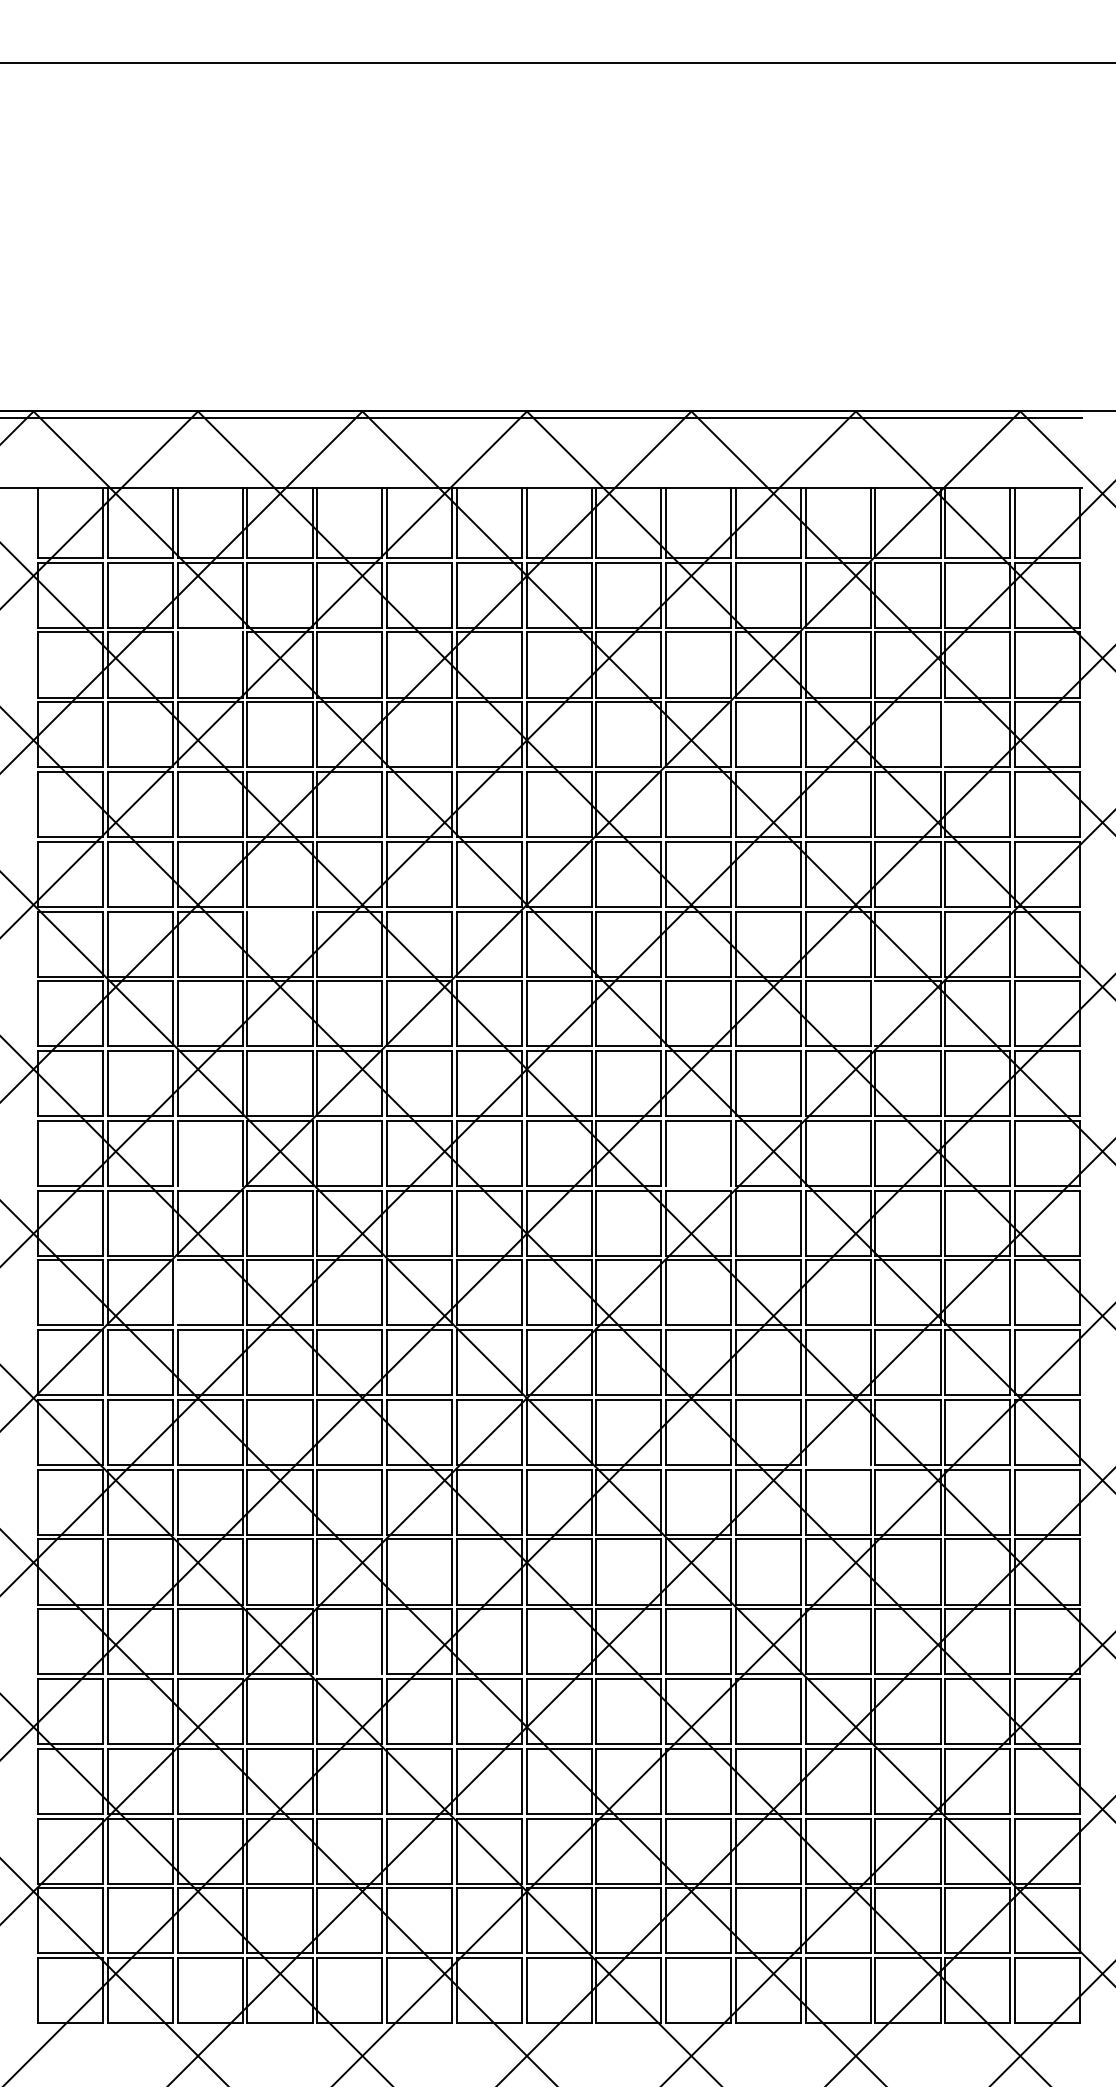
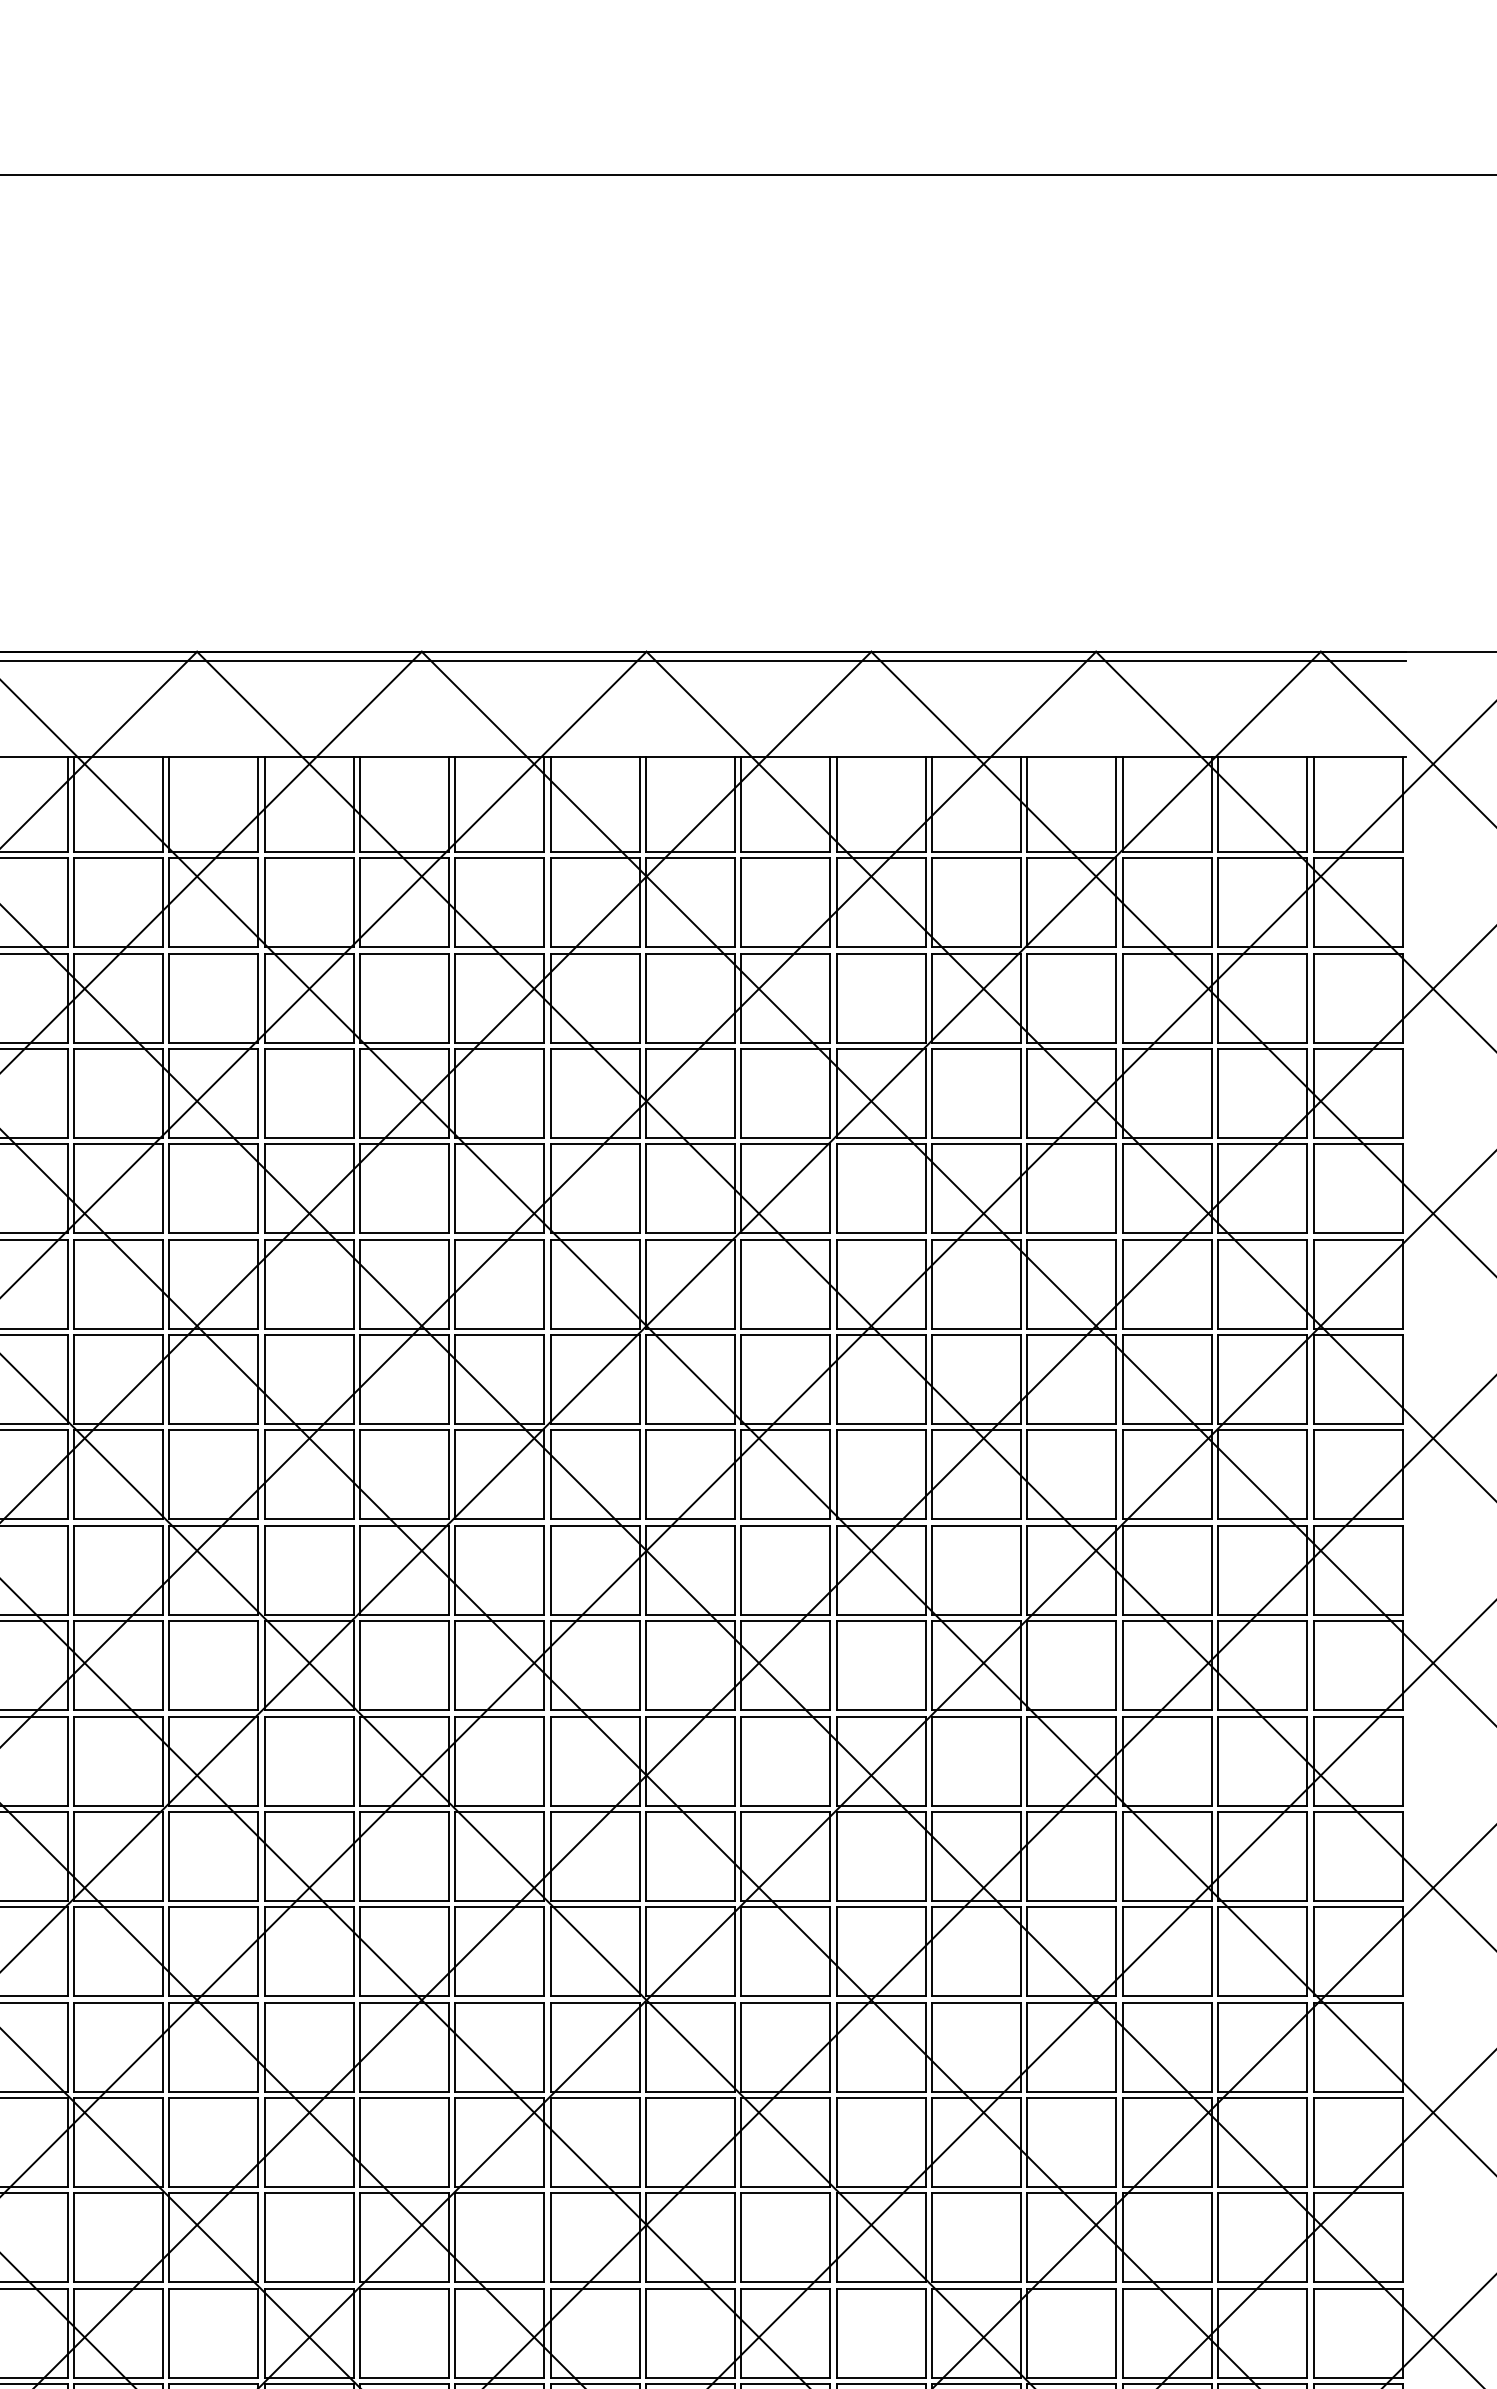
line: (209, 632) -> (212, 953), added
line: (945, 734) -> (1218, 1093), added
line: (279, 911) -> (308, 1335), added
line: (875, 1013) -> (1122, 1474), added
line: (209, 1185) -> (212, 1709), added
line: (698, 1185) -> (881, 1709), added
line: (177, 1292) -> (169, 1855), added
line: (837, 1465) -> (1070, 2092), added
line: (349, 1674) -> (404, 2377), added

